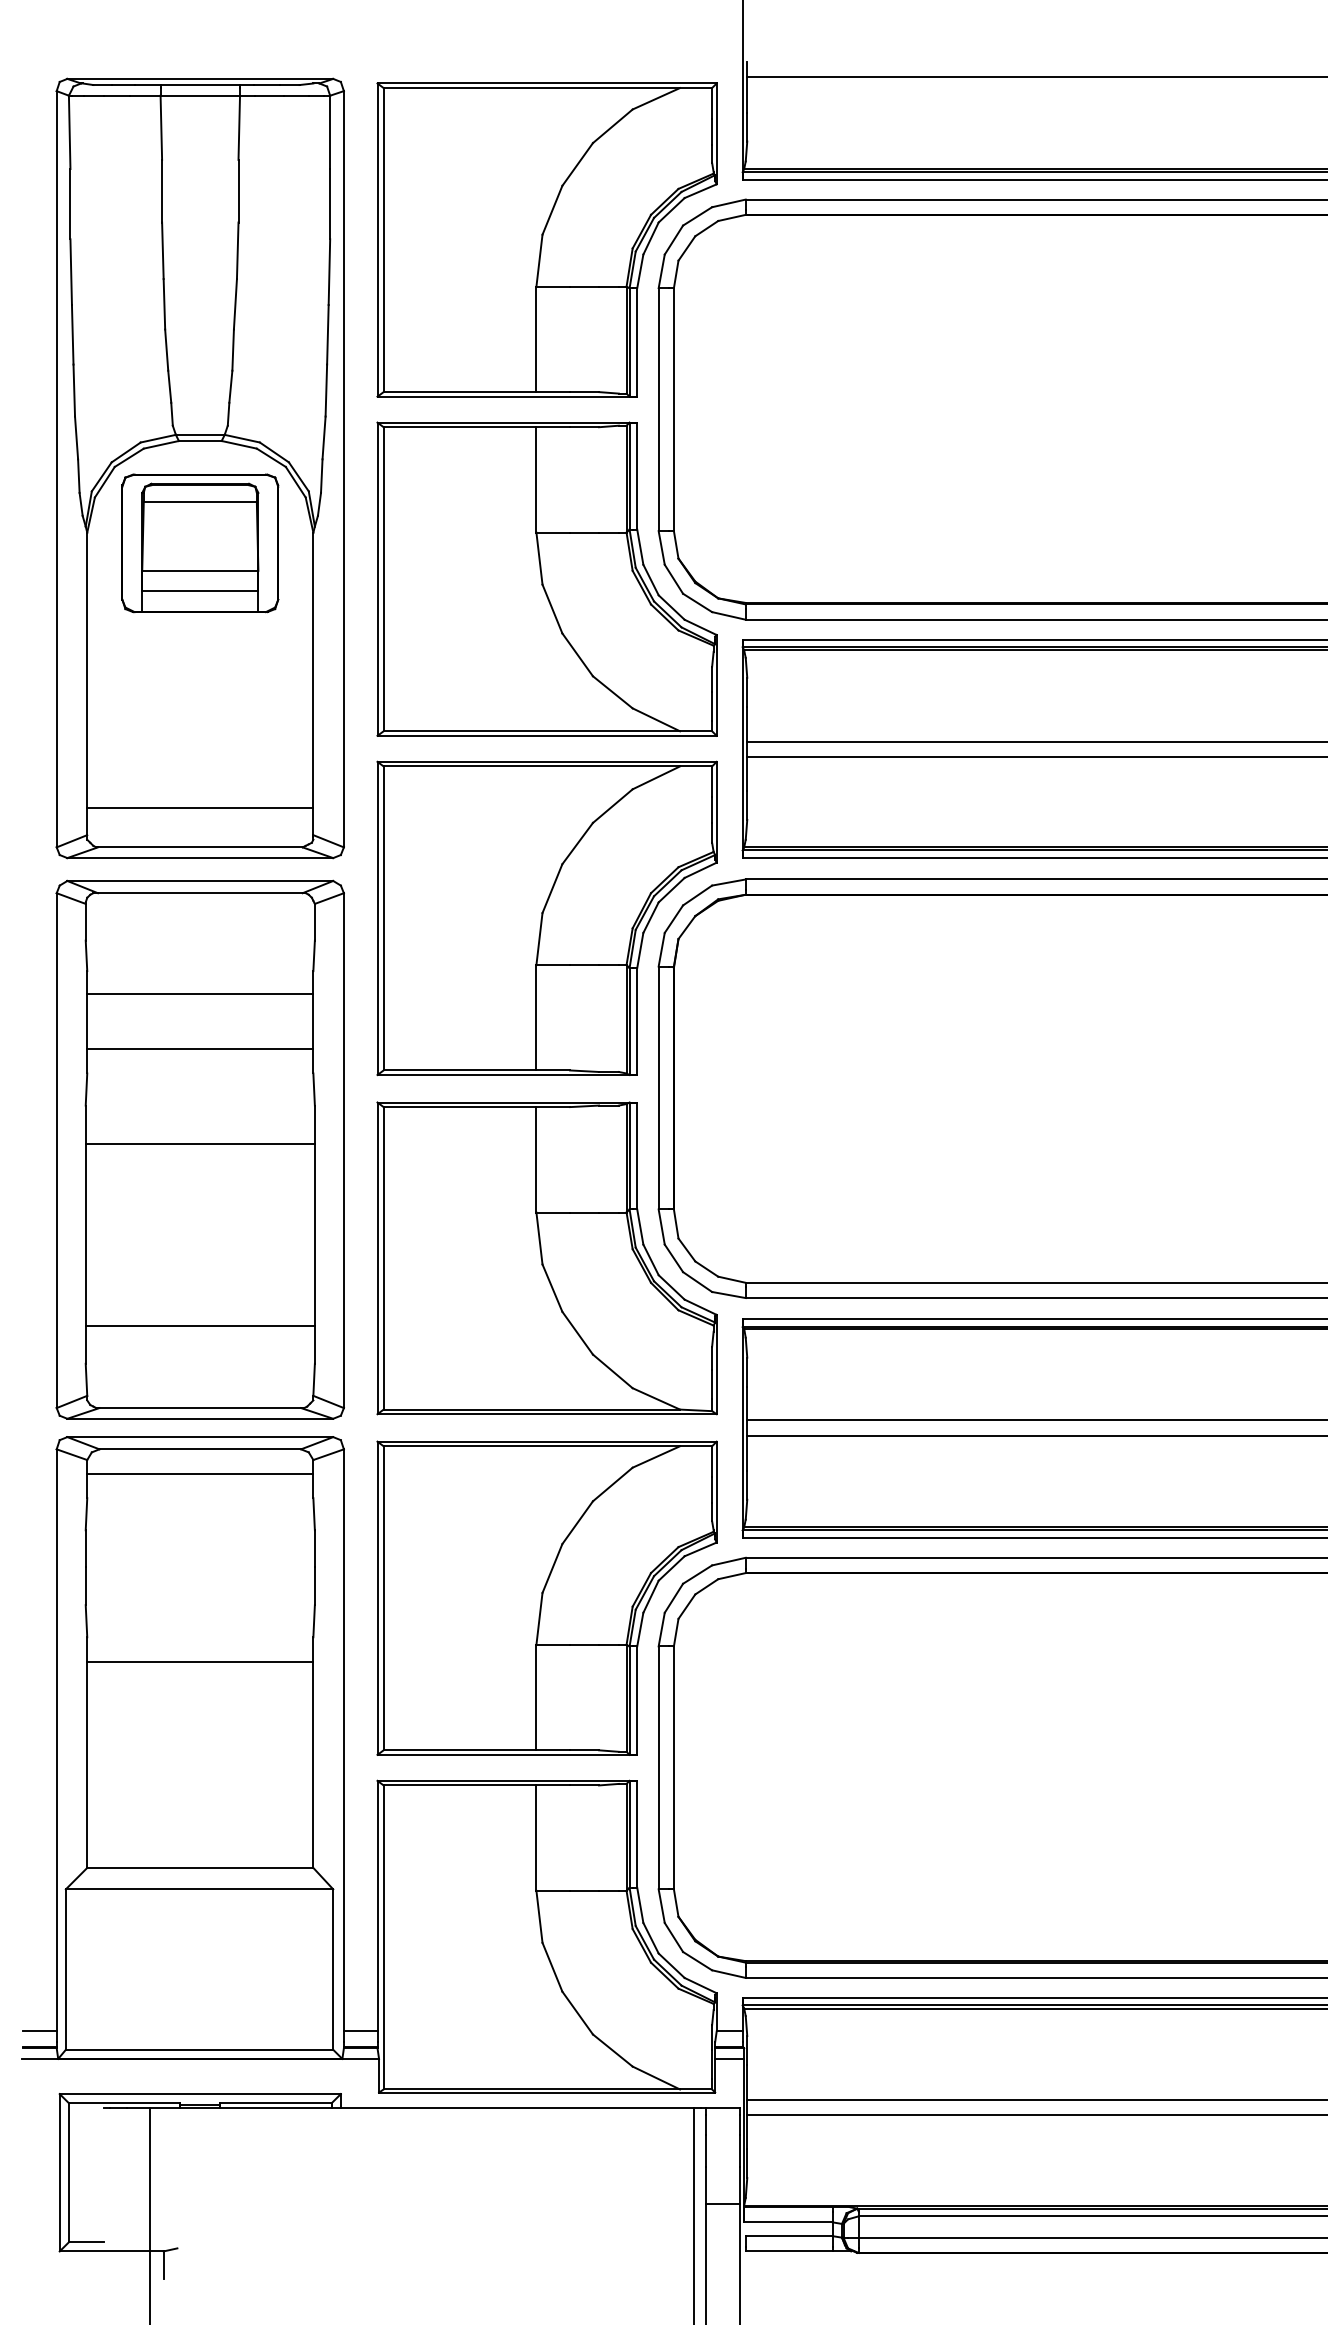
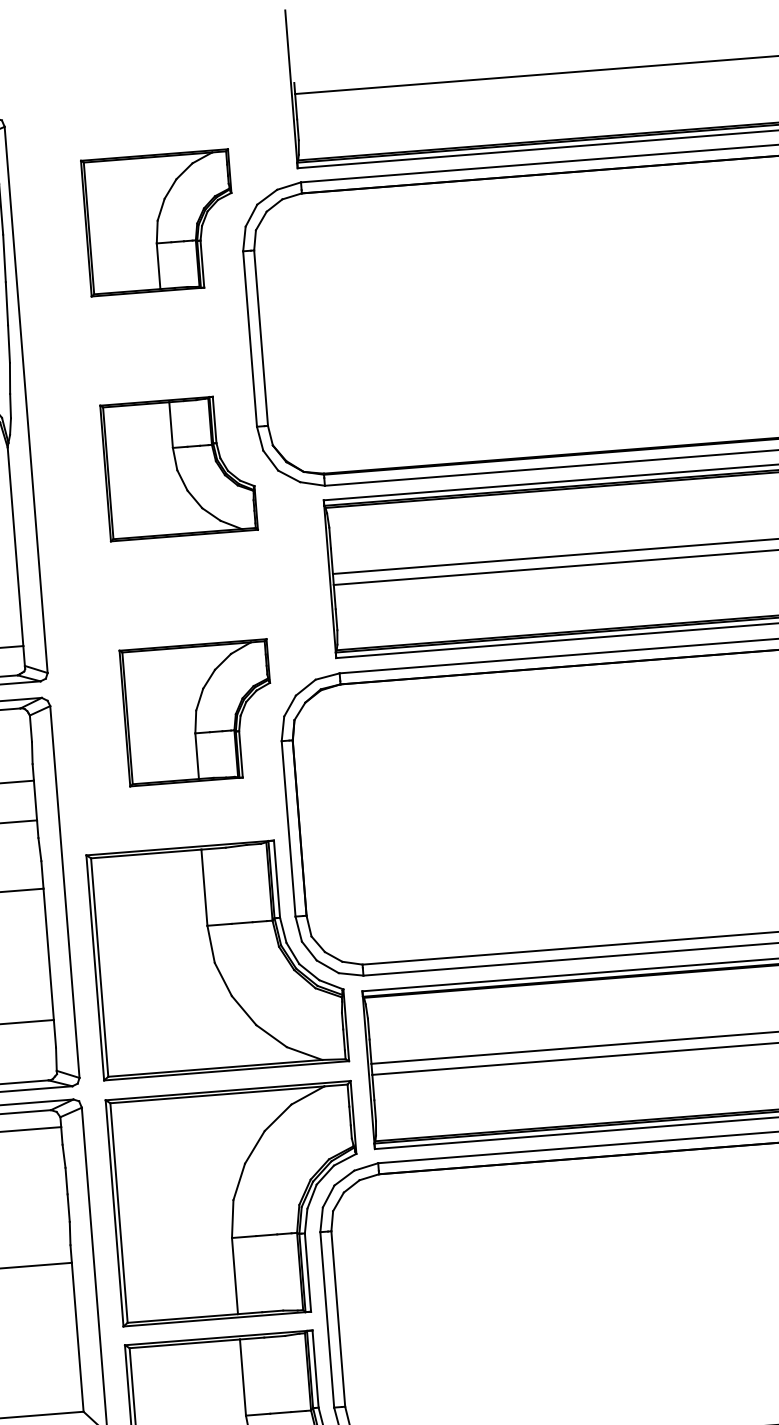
part: (546, 239) -> (159, 222), size x0.6
part: (546, 578) -> (178, 467), size x0.6
part: (546, 918) -> (198, 712), size x0.6

